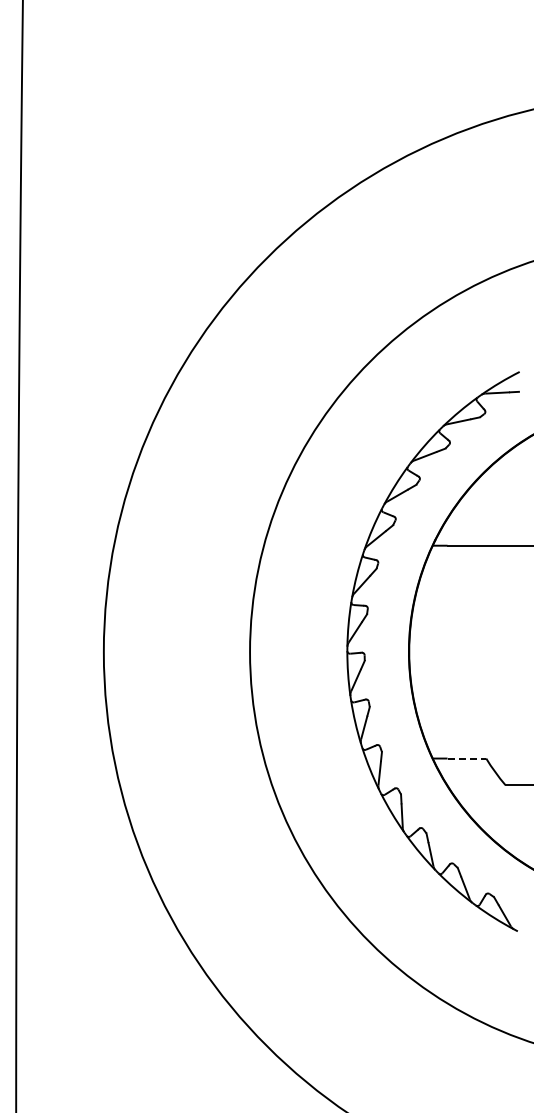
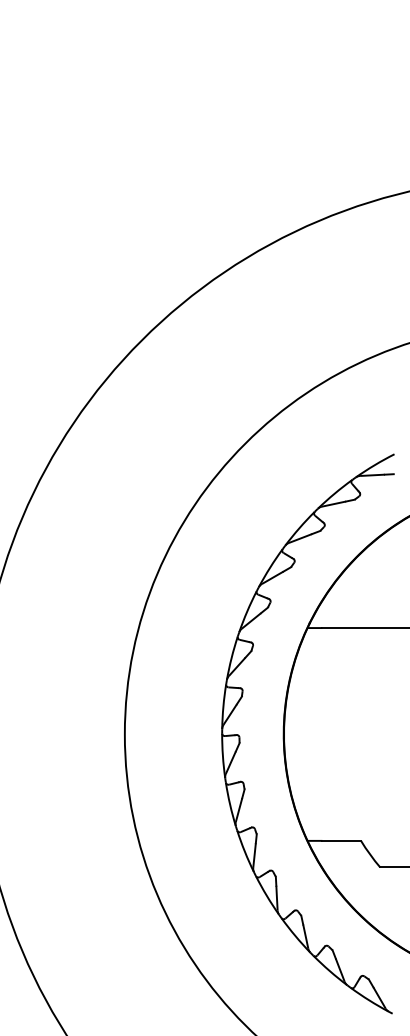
line: (467, 758) -> (342, 840), dashed -> solid

